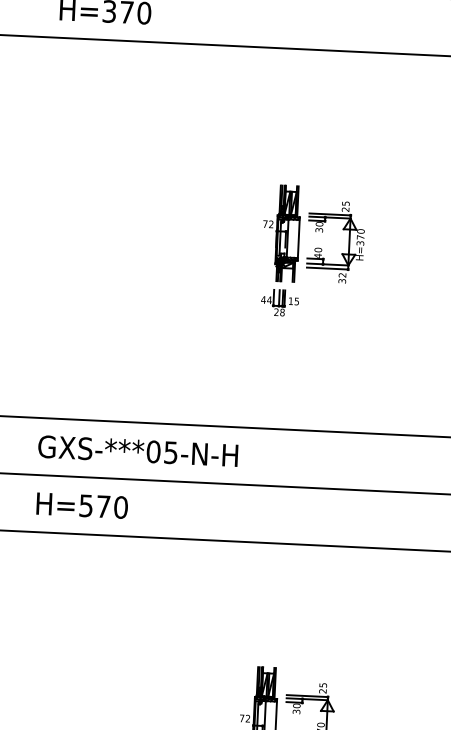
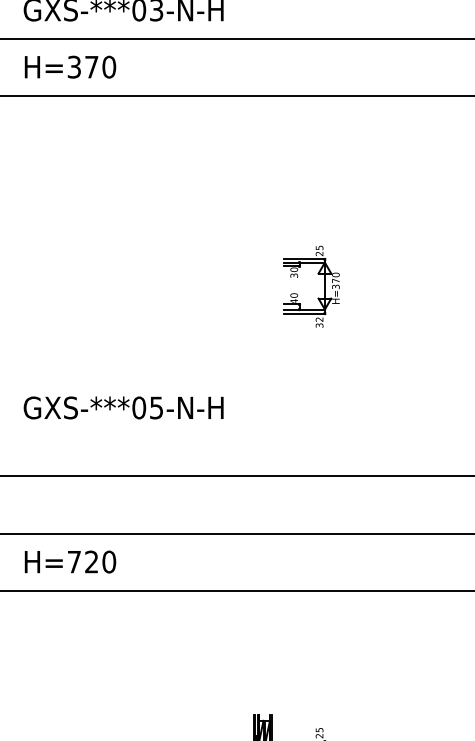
part: (281, 250) -> (257, 297), removed
text: (137, 450) -> (123, 407), moved
text: (94, 505) -> (82, 561), H=570 -> H=720

